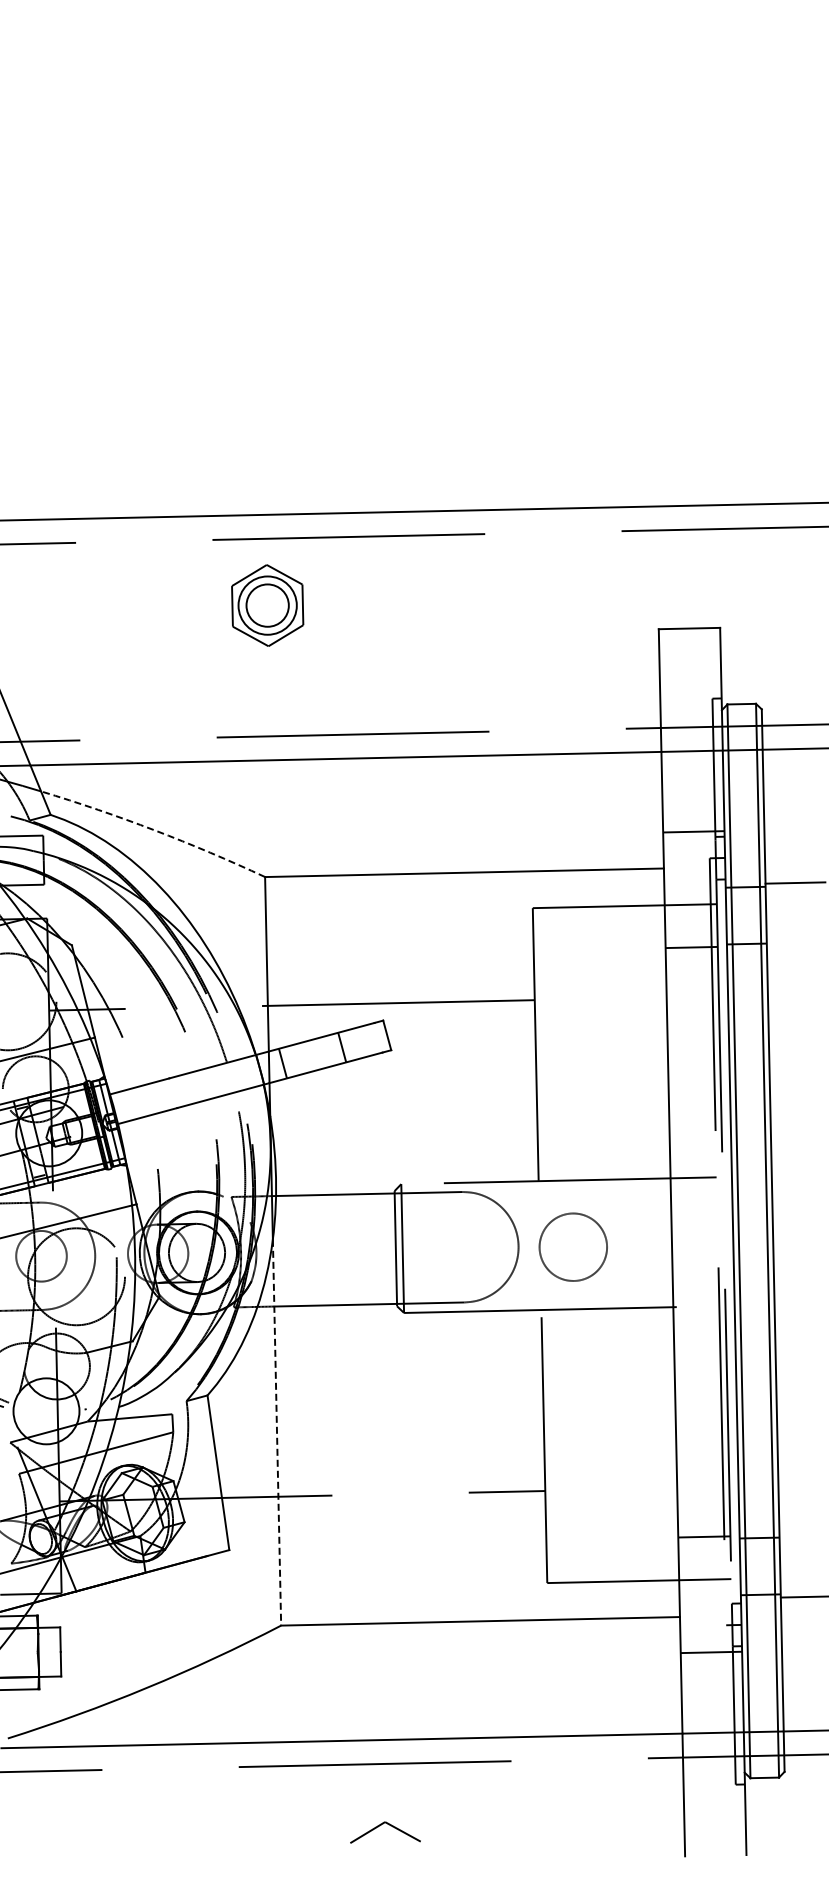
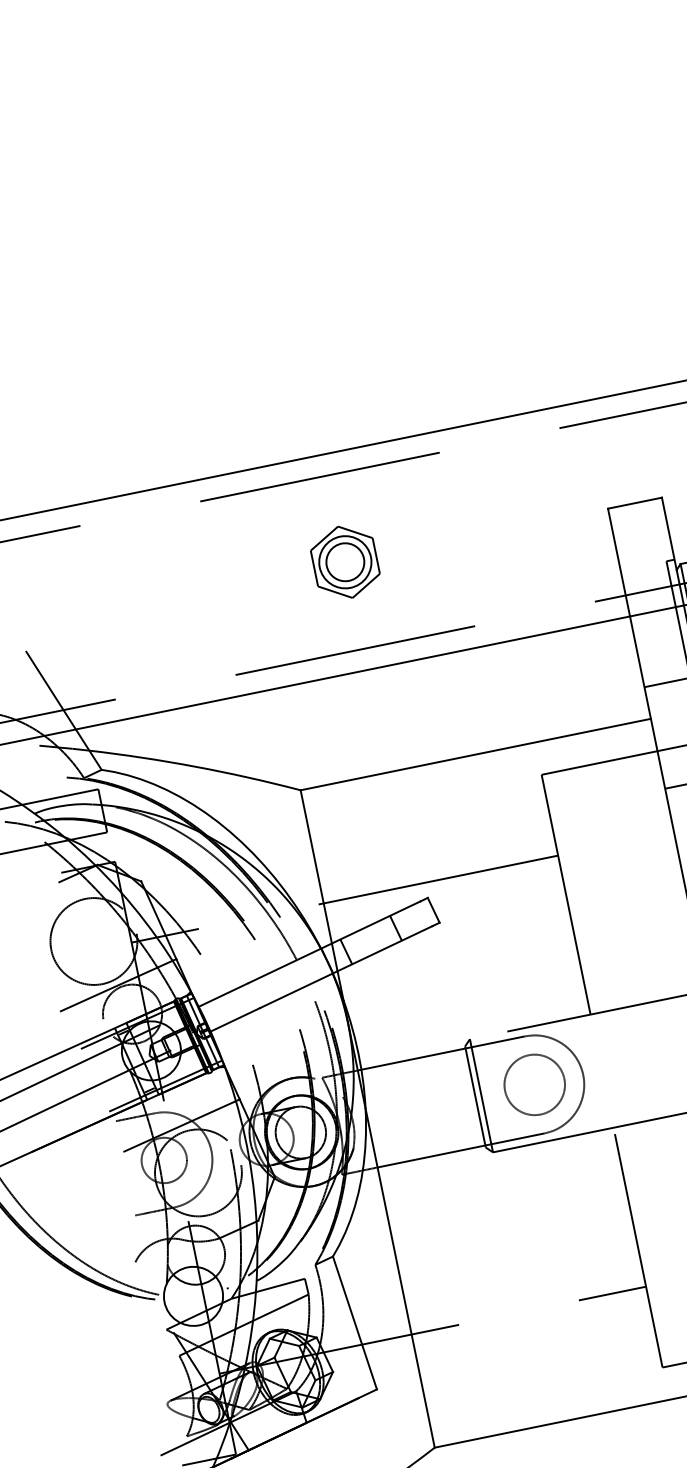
part: (267, 605) -> (345, 562), moved
arc: (154, 830) -> (195, 766), dashed -> solid
part: (572, 1246) -> (533, 1084), moved
line: (277, 1432) -> (400, 1278), dashed -> solid

